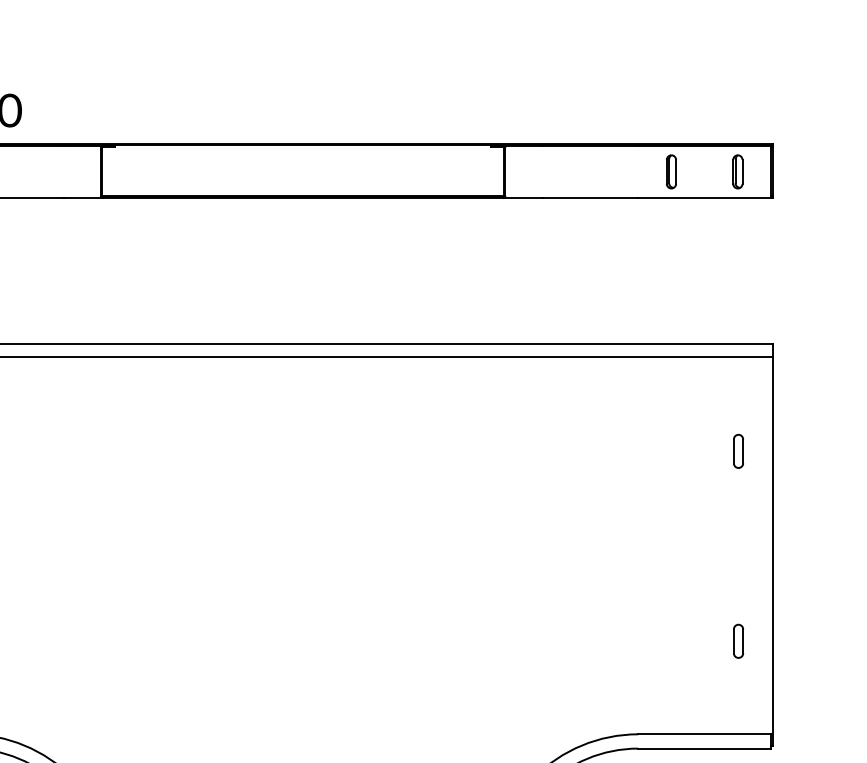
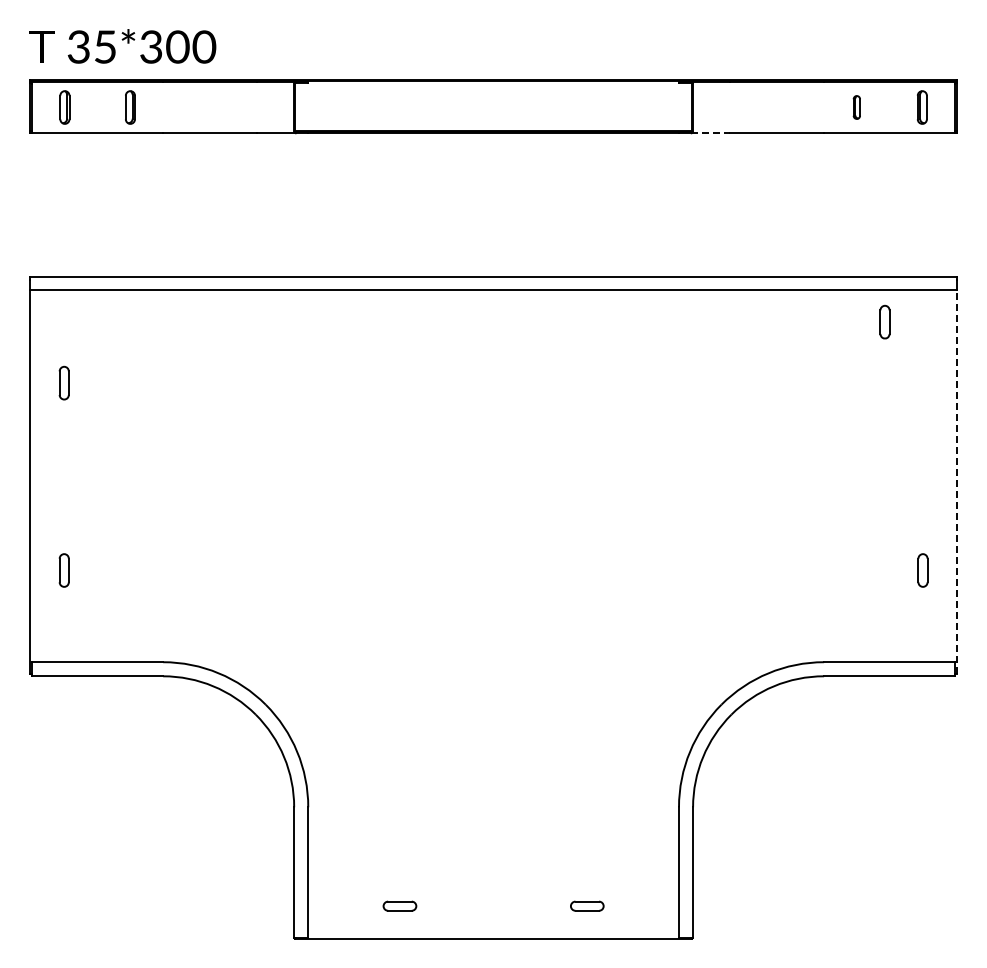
part: (671, 171) -> (856, 107), size x0.7
line: (523, 198) -> (710, 133), solid -> dashed
part: (738, 450) -> (884, 321), moved
line: (773, 551) -> (957, 481), solid -> dashed

